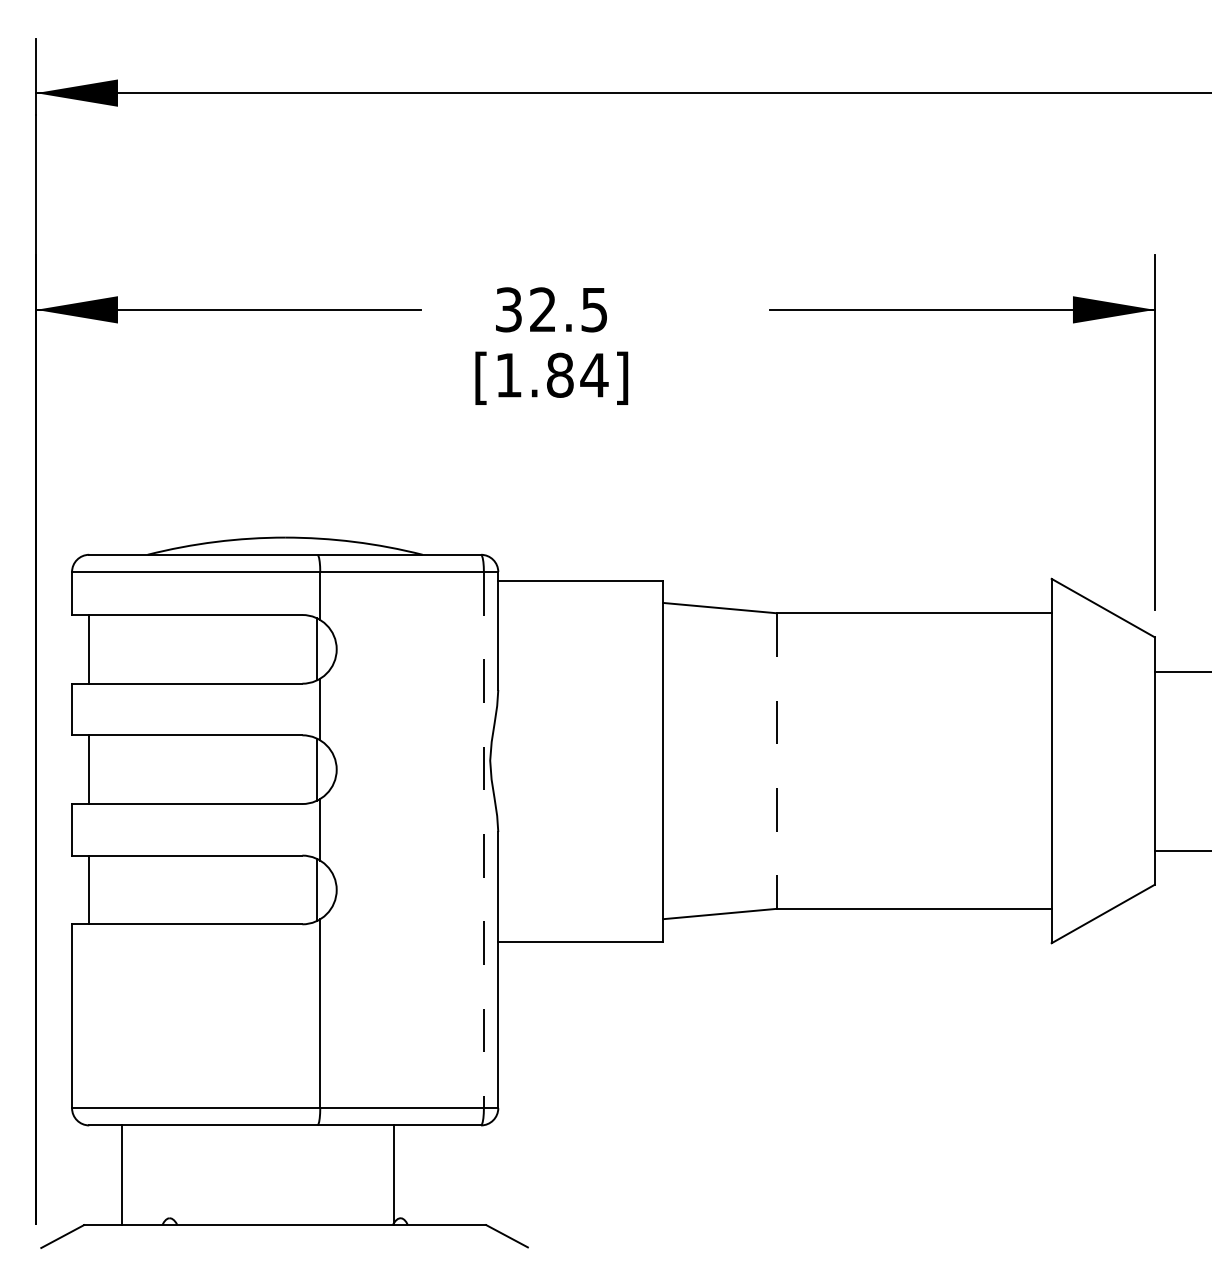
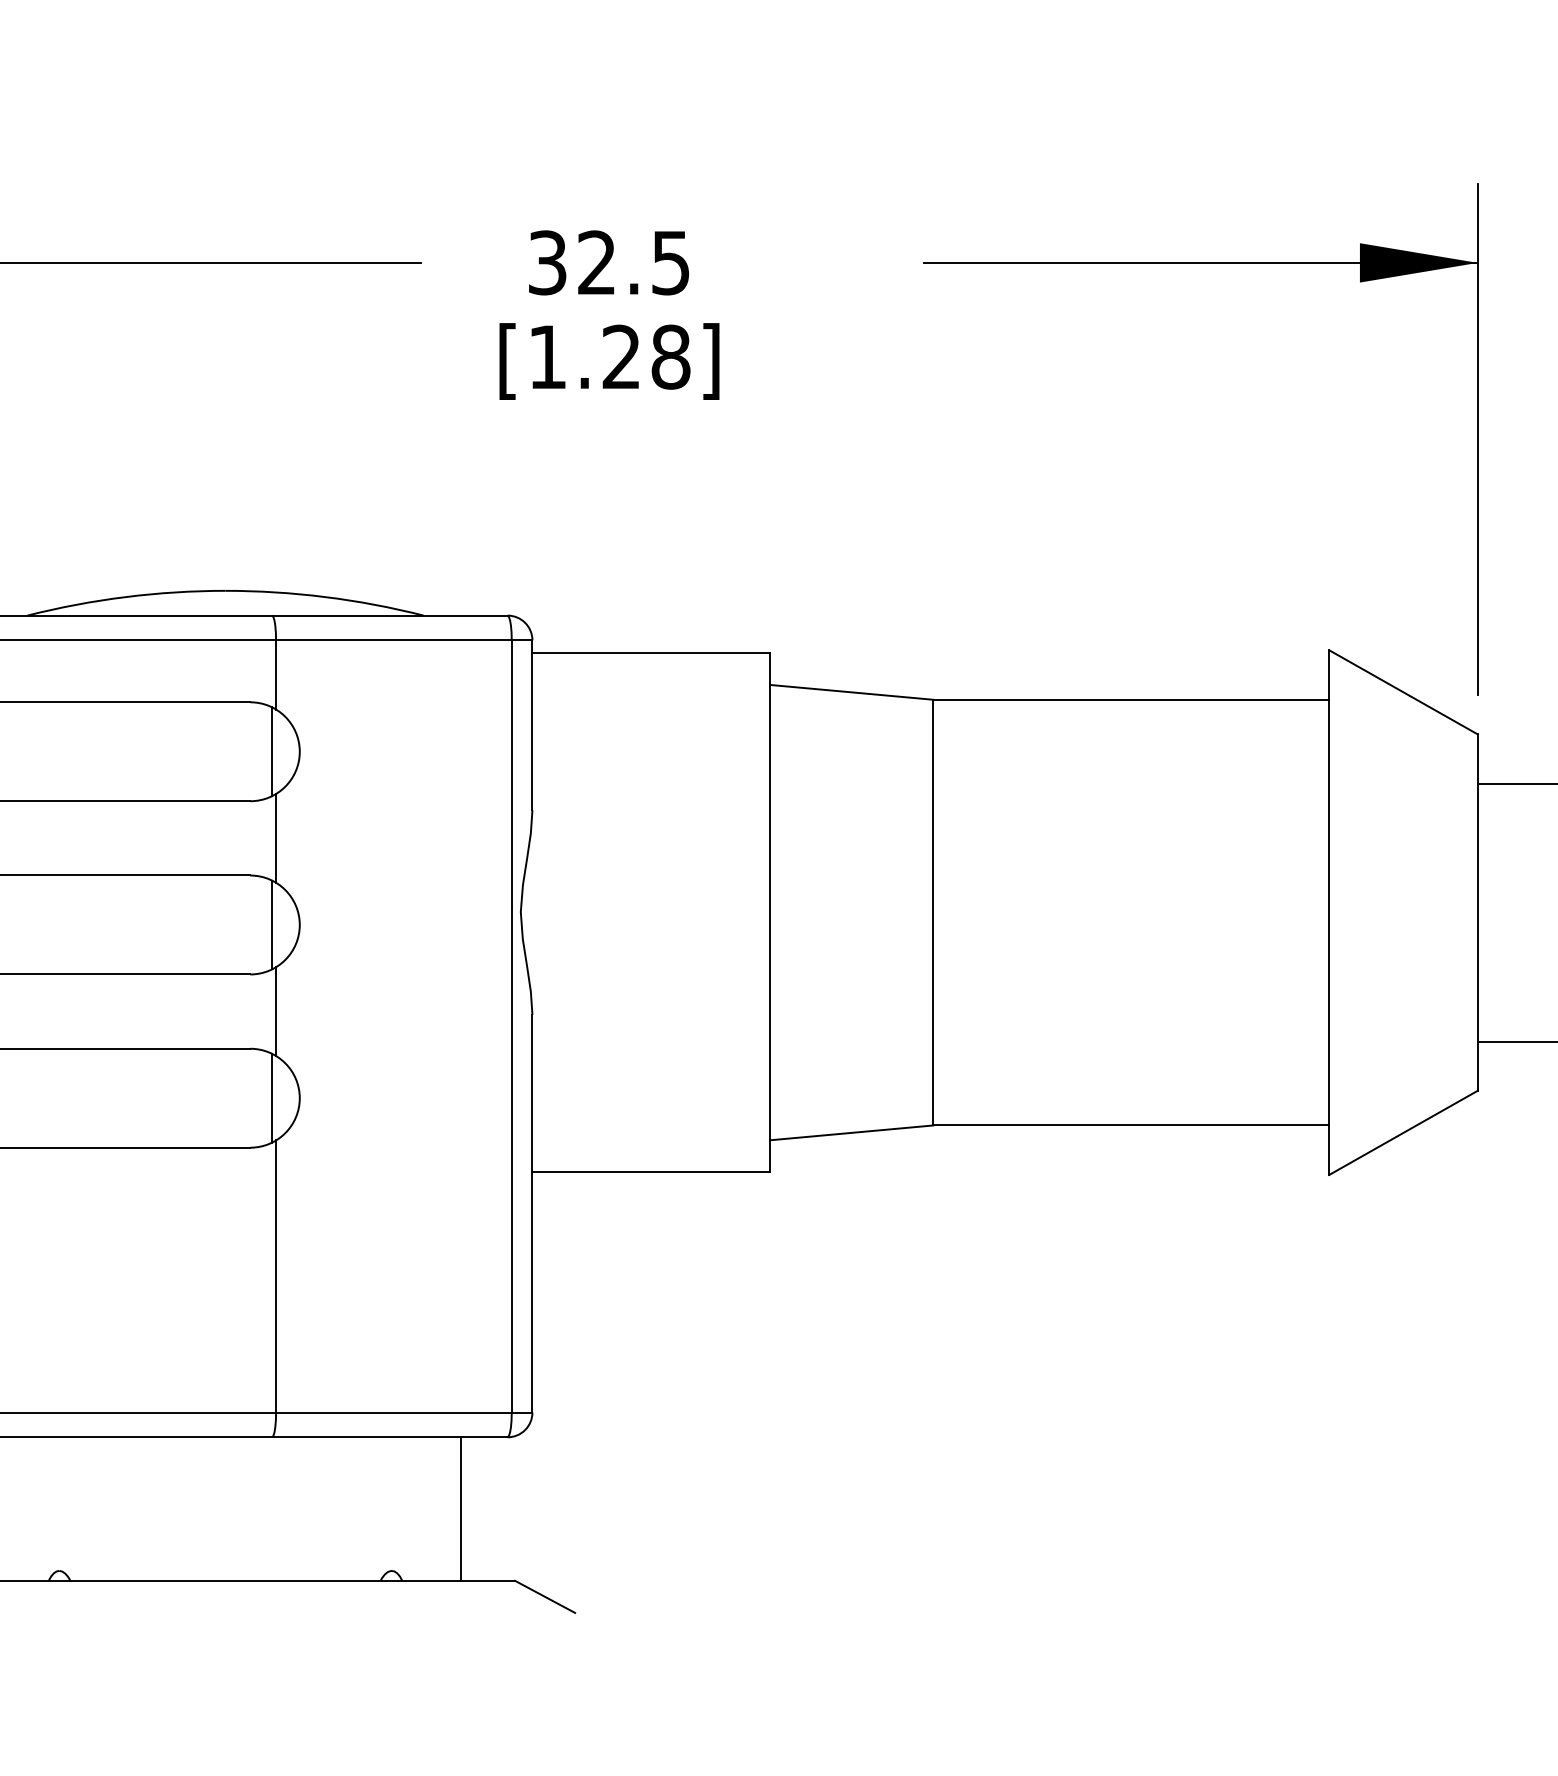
text: (577, 374) -> (646, 355), [1.84] -> [1.28]
line: (776, 761) -> (933, 913), dashed -> solid
line: (483, 840) -> (511, 1027), dashed -> solid
line: (394, 1175) -> (460, 1509), moved

